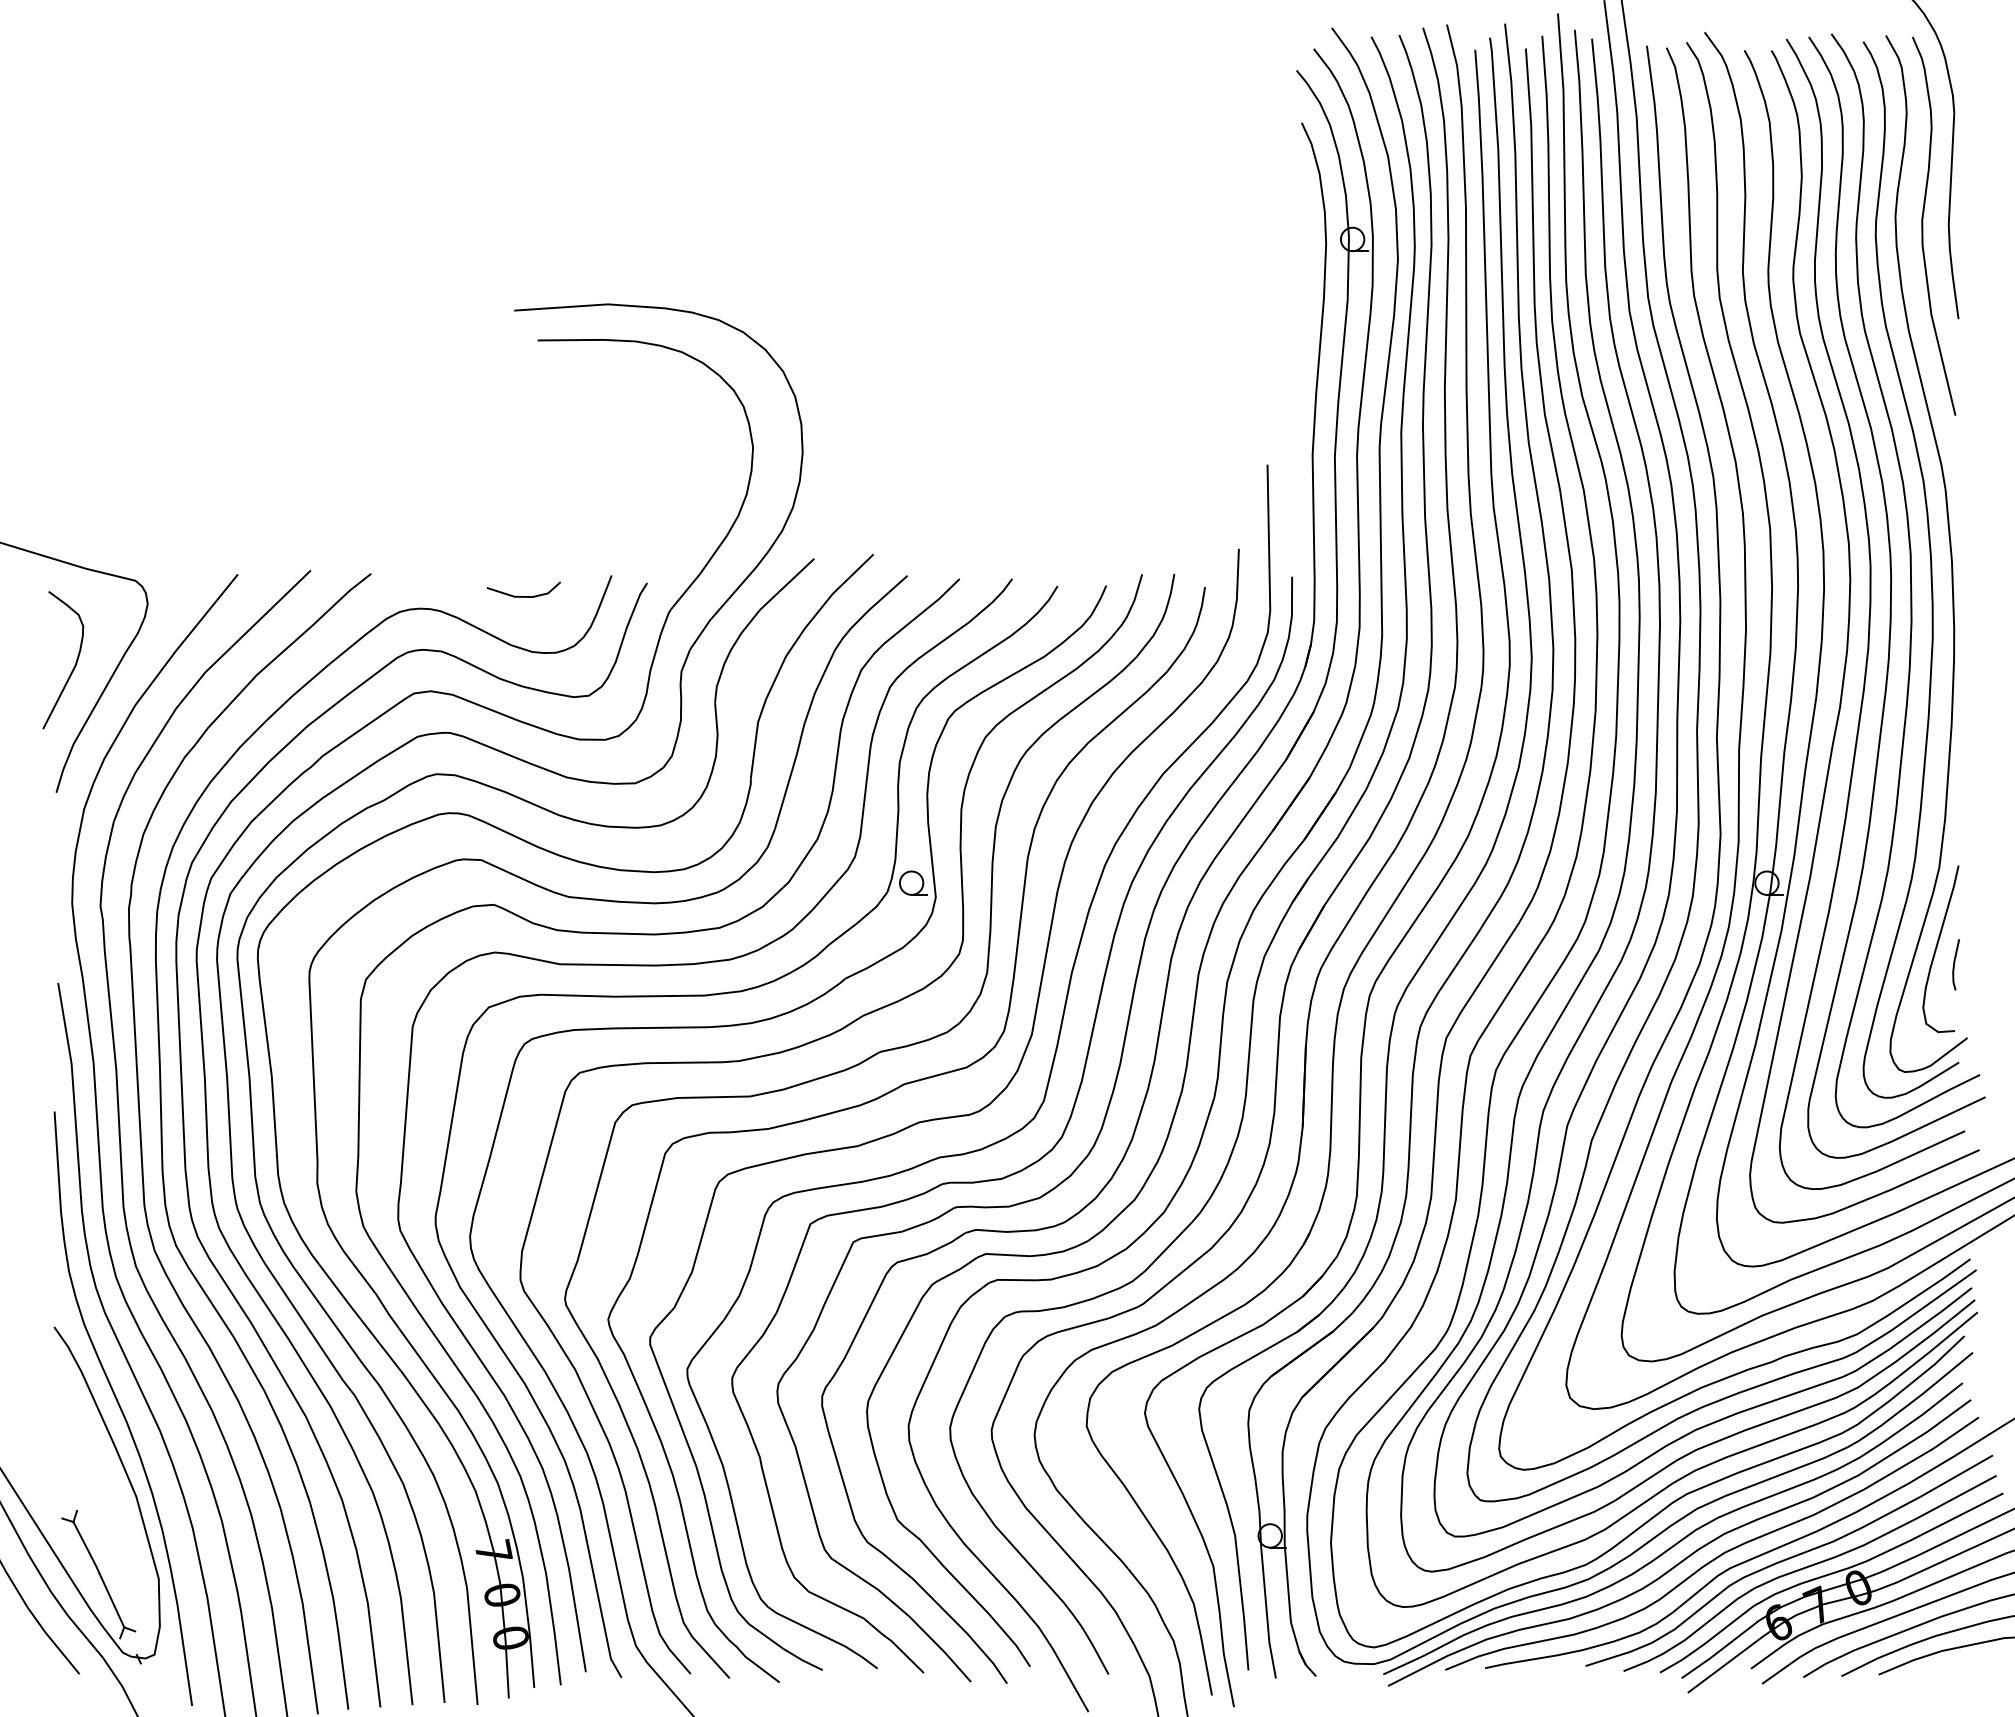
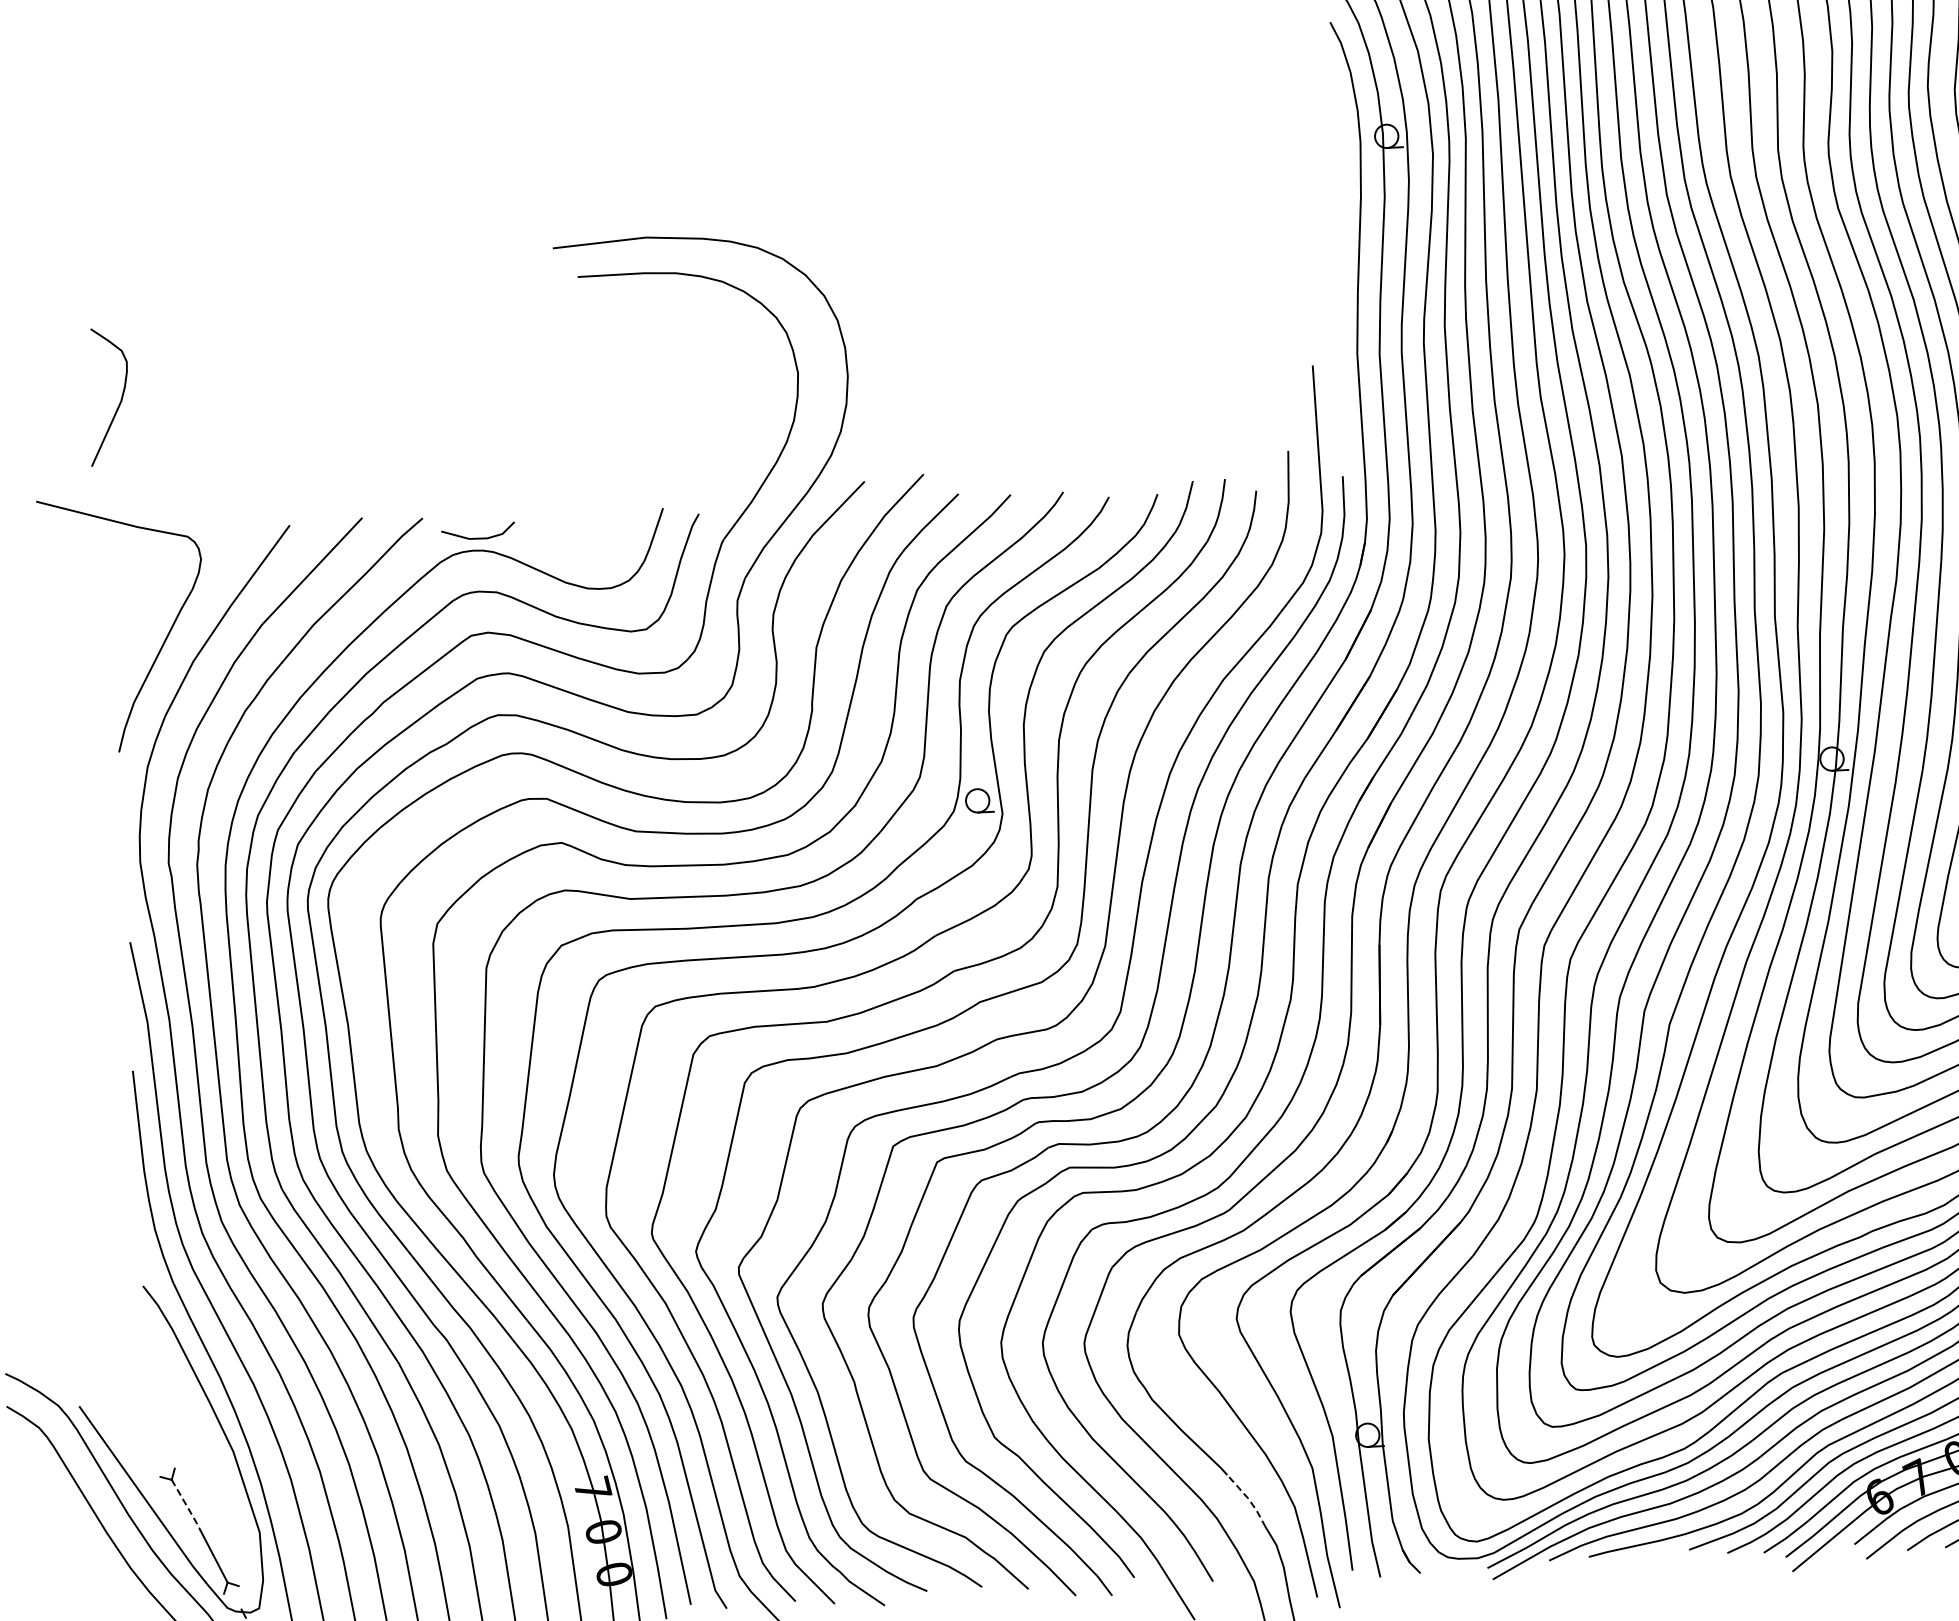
line: (523, 596) -> (478, 538), moved
curve: (74, 665) -> (120, 401), moved
line: (87, 1549) -> (187, 1506), solid -> dashed
line: (1148, 1593) -> (1248, 1498), solid -> dashed

